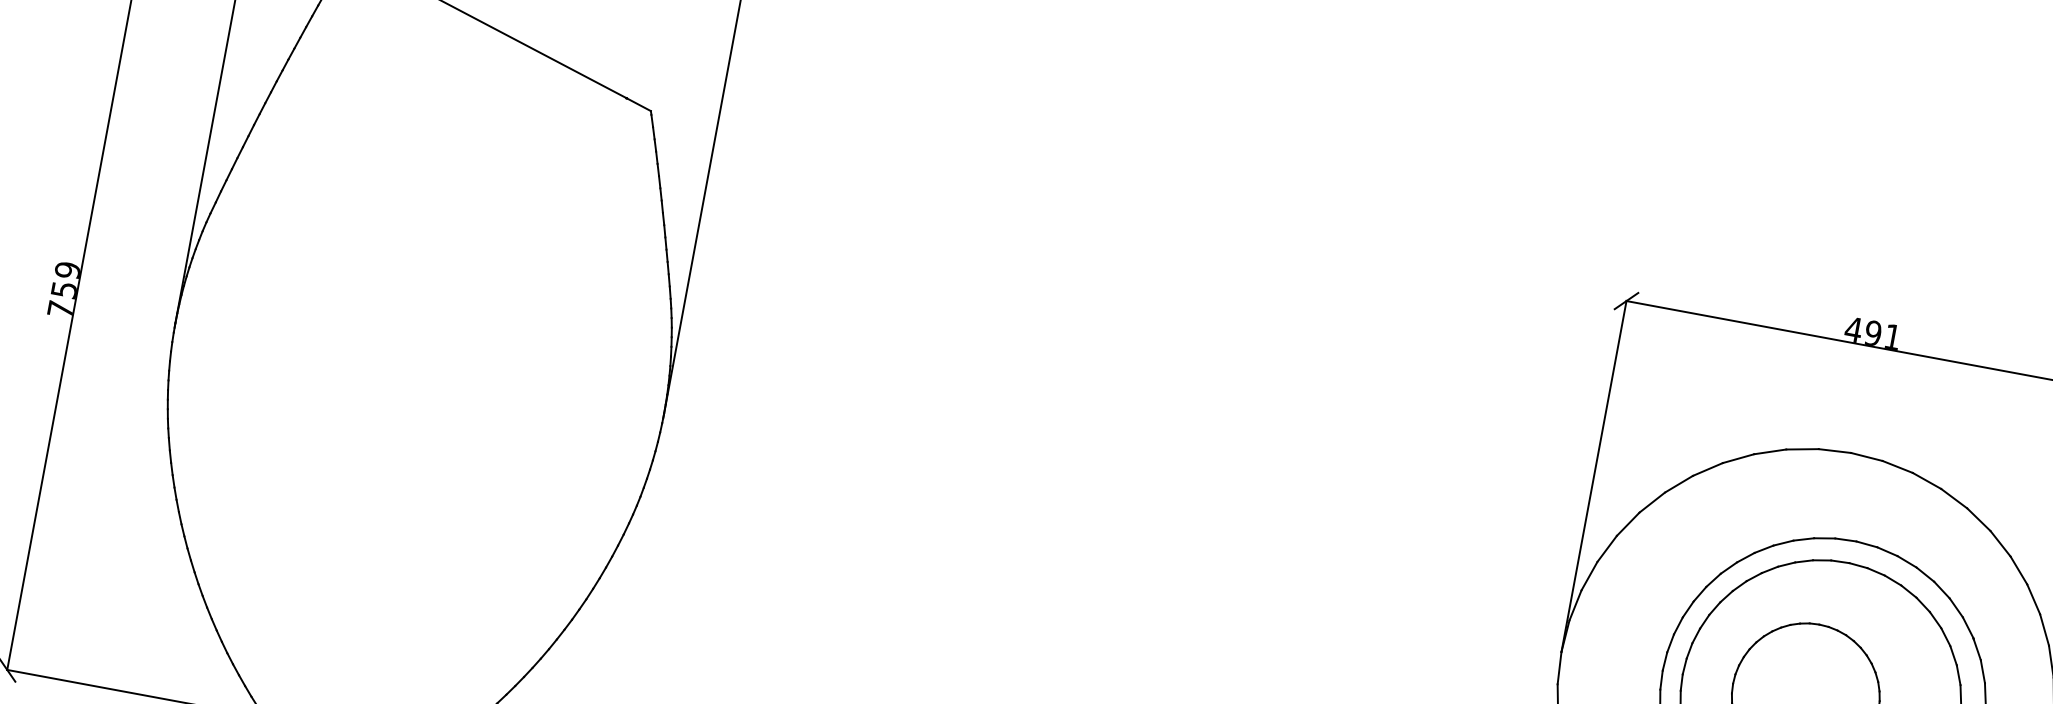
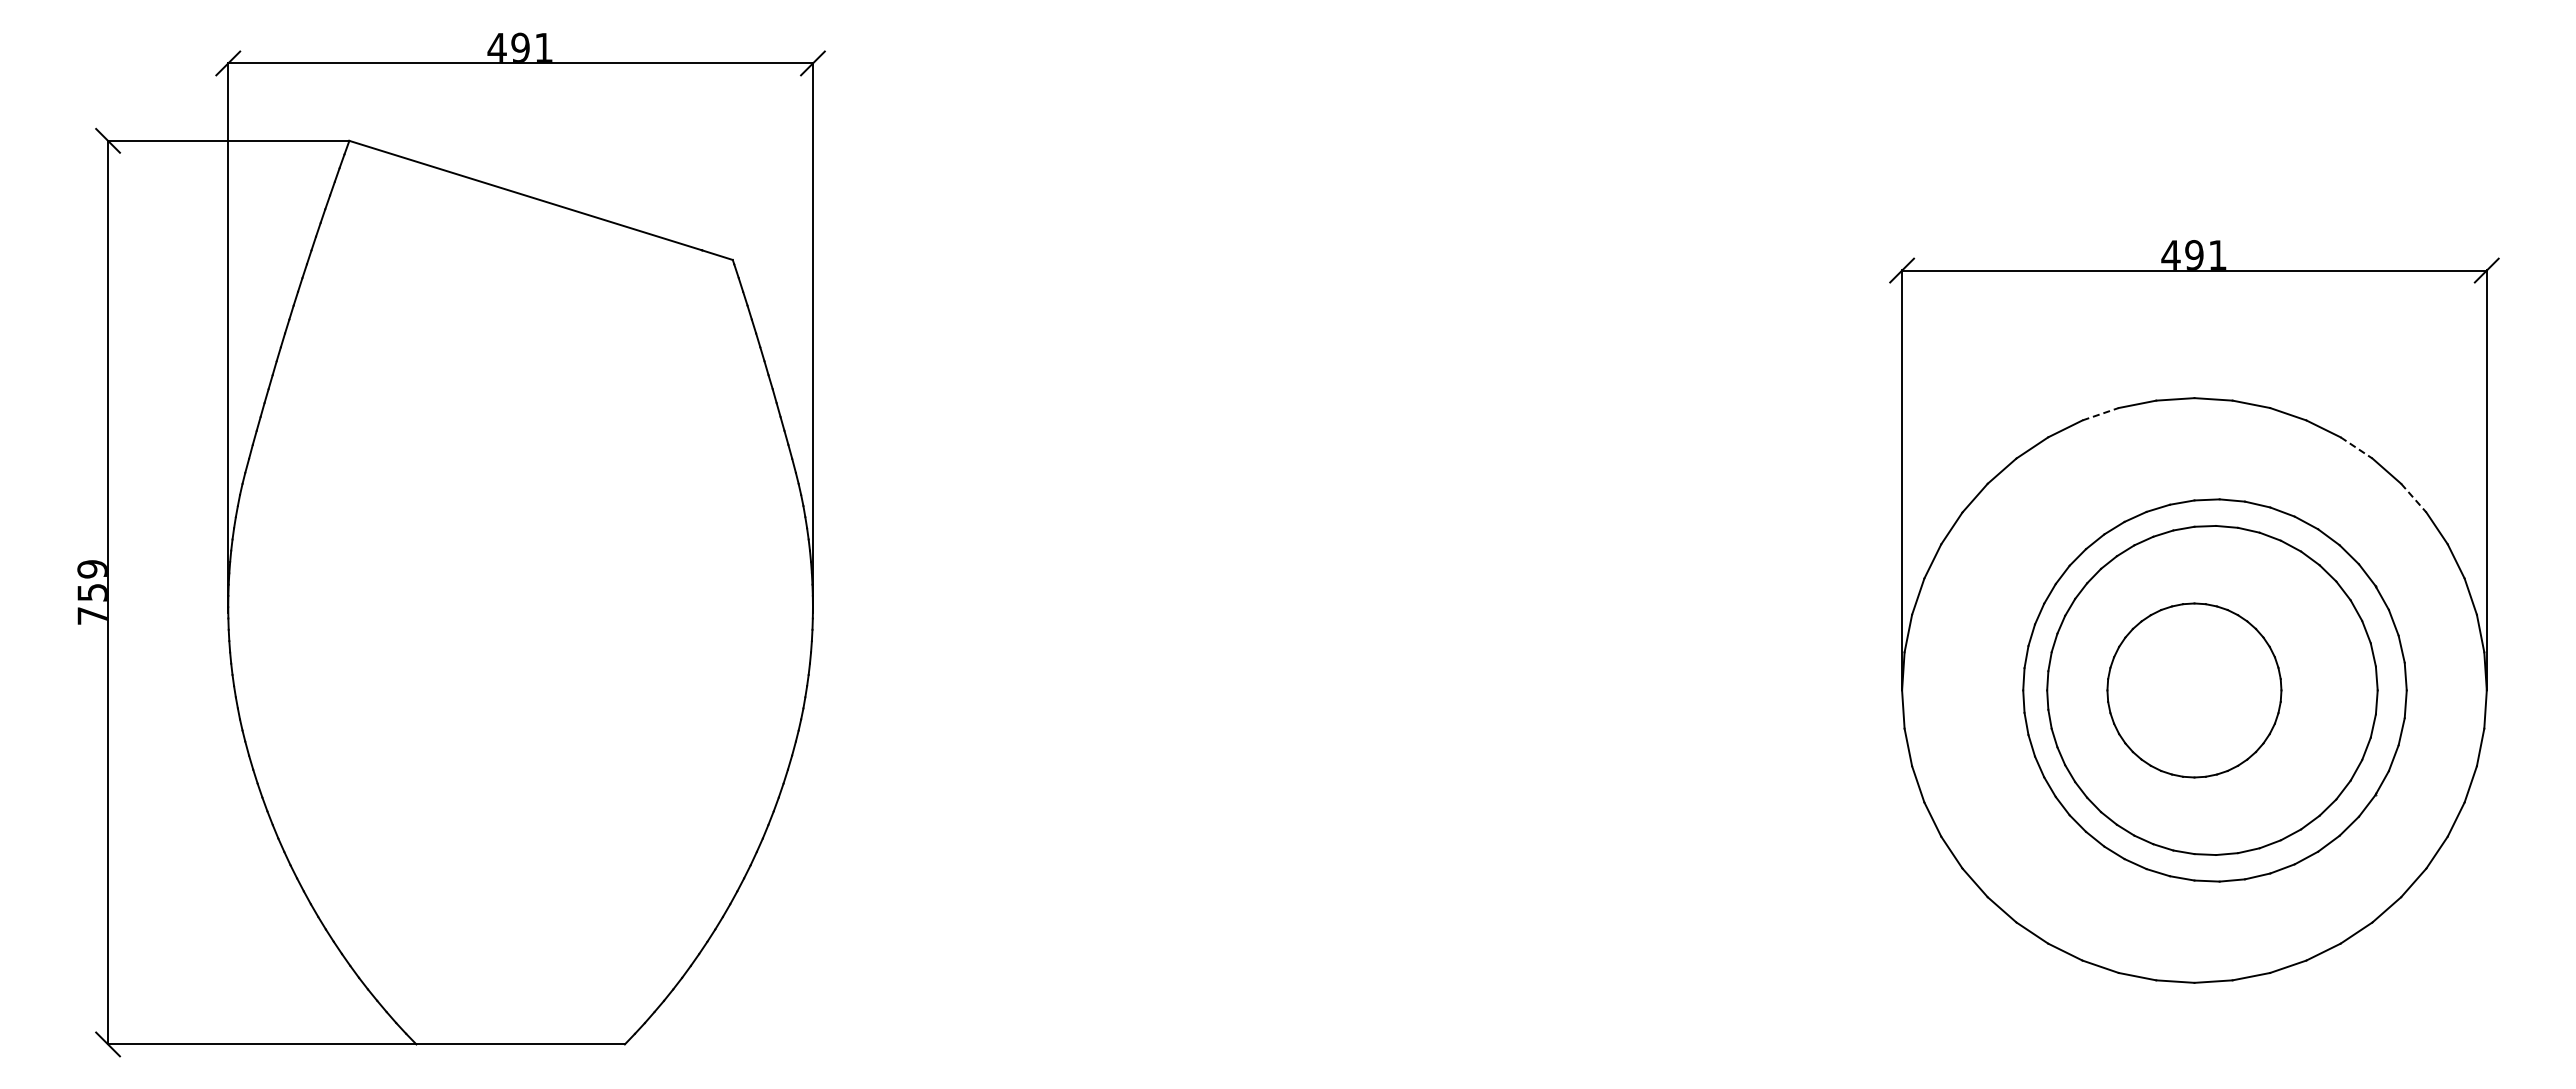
line: (1770, 452) -> (2101, 414), solid -> dashed
line: (1978, 520) -> (2356, 448), solid -> dashed
line: (2019, 570) -> (2414, 498), solid -> dashed

